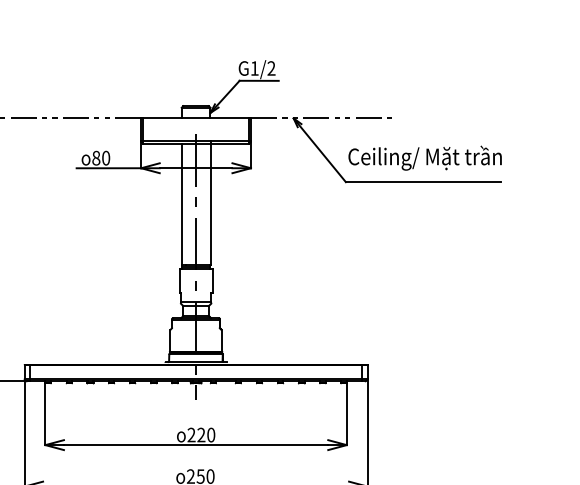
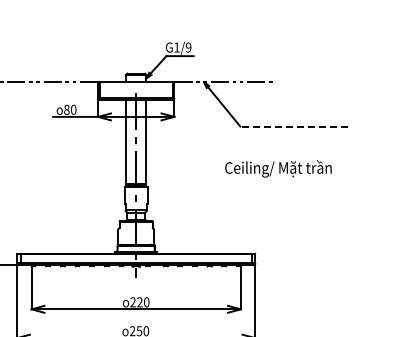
text: (271, 68) -> (188, 47), G1/2 -> G1/9
text: (425, 157) -> (278, 168), moved
line: (423, 182) -> (294, 126), solid -> dashed

